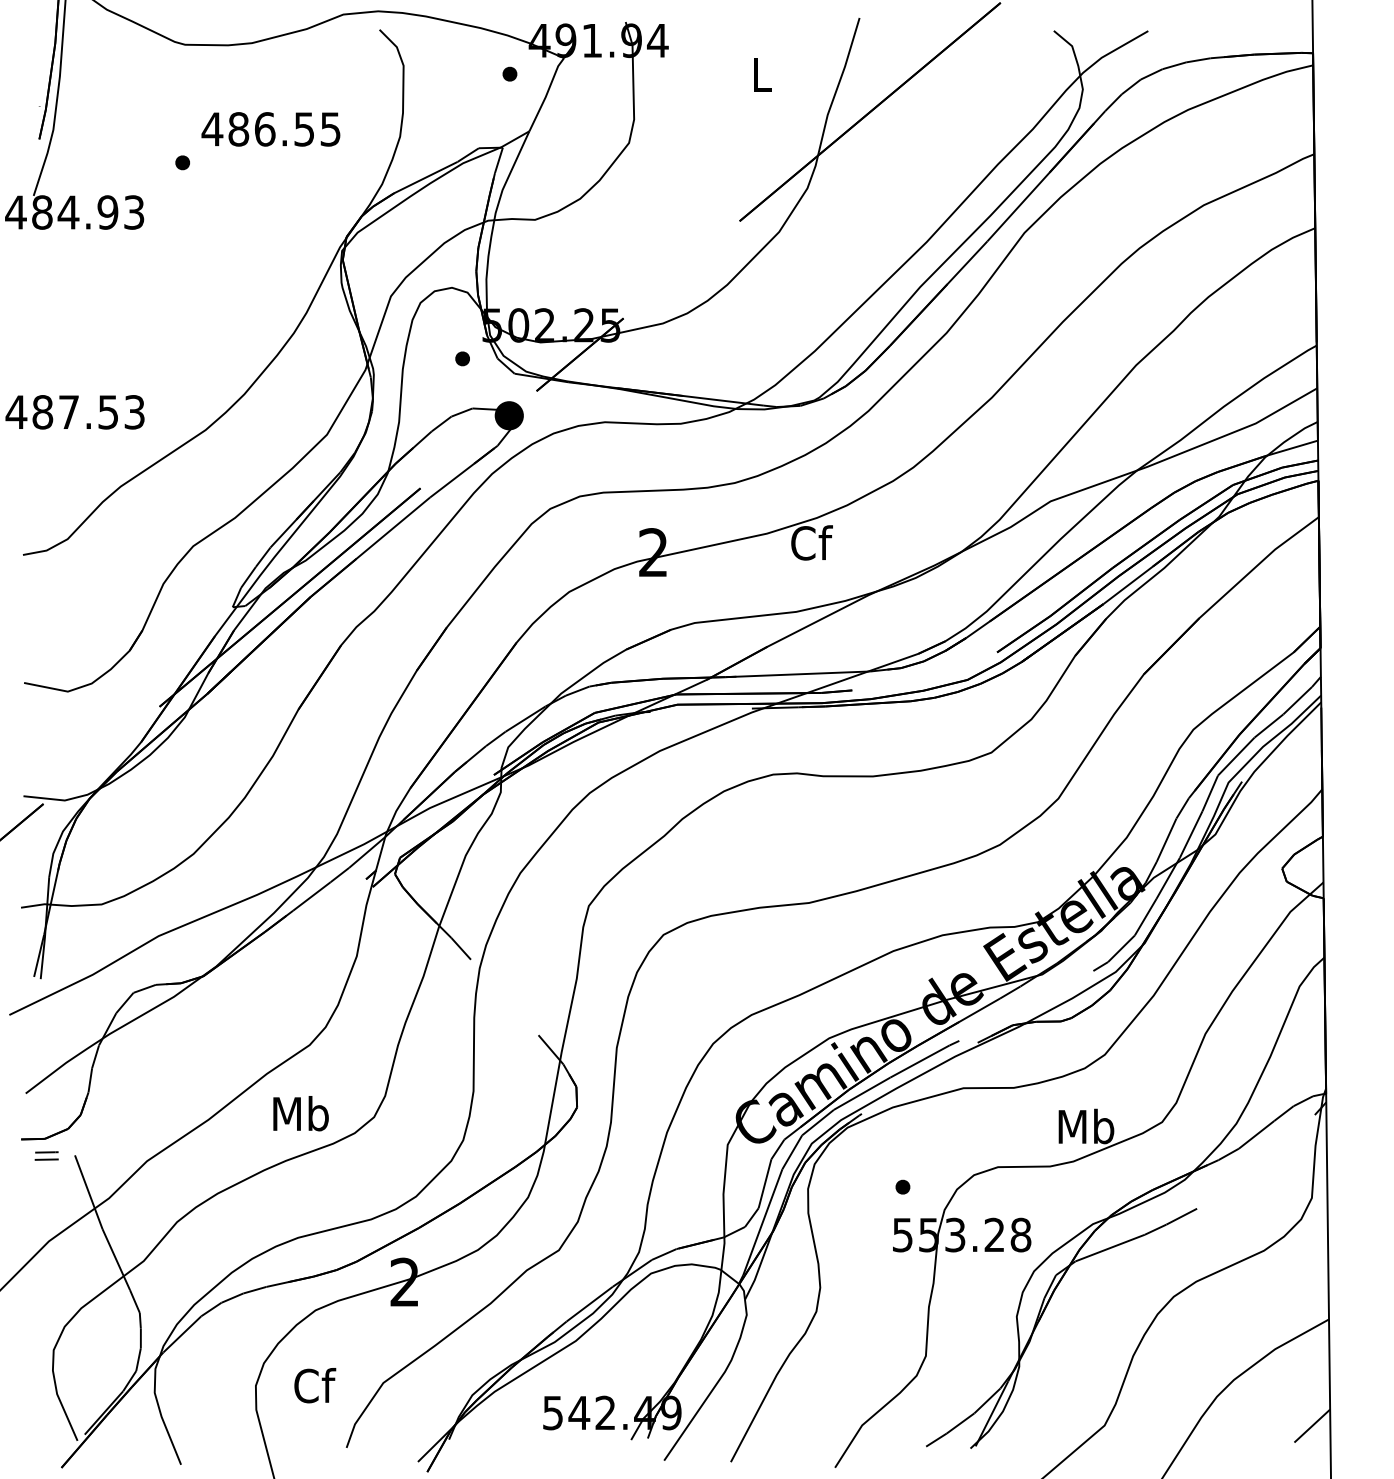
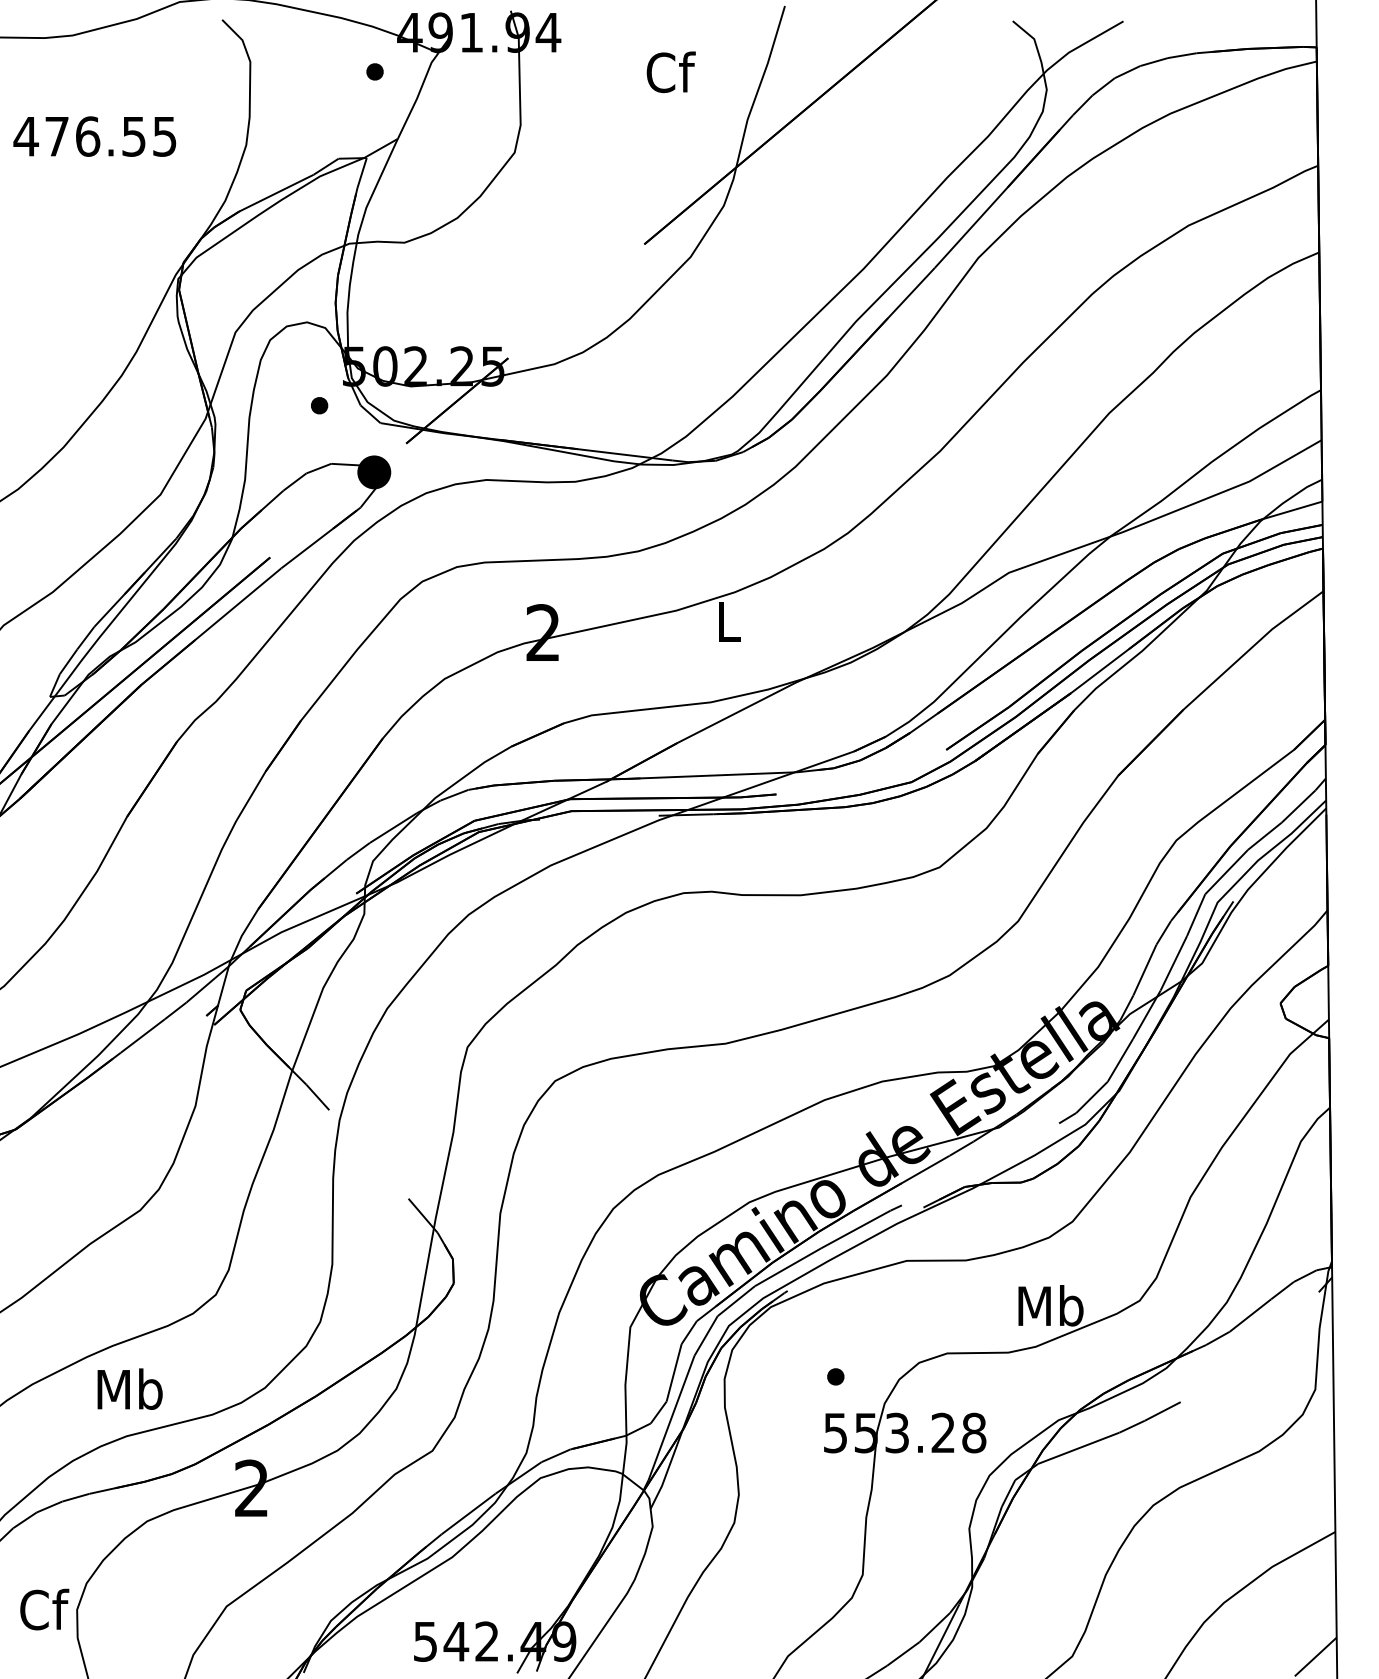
text: (762, 74) -> (671, 72), L -> Cf
text: (238, 129) -> (56, 136), 486.55 -> 476.55
text: (811, 542) -> (728, 621), Cf -> L
text: (300, 1113) -> (129, 1388), moved
text: (315, 1385) -> (45, 1609), moved

